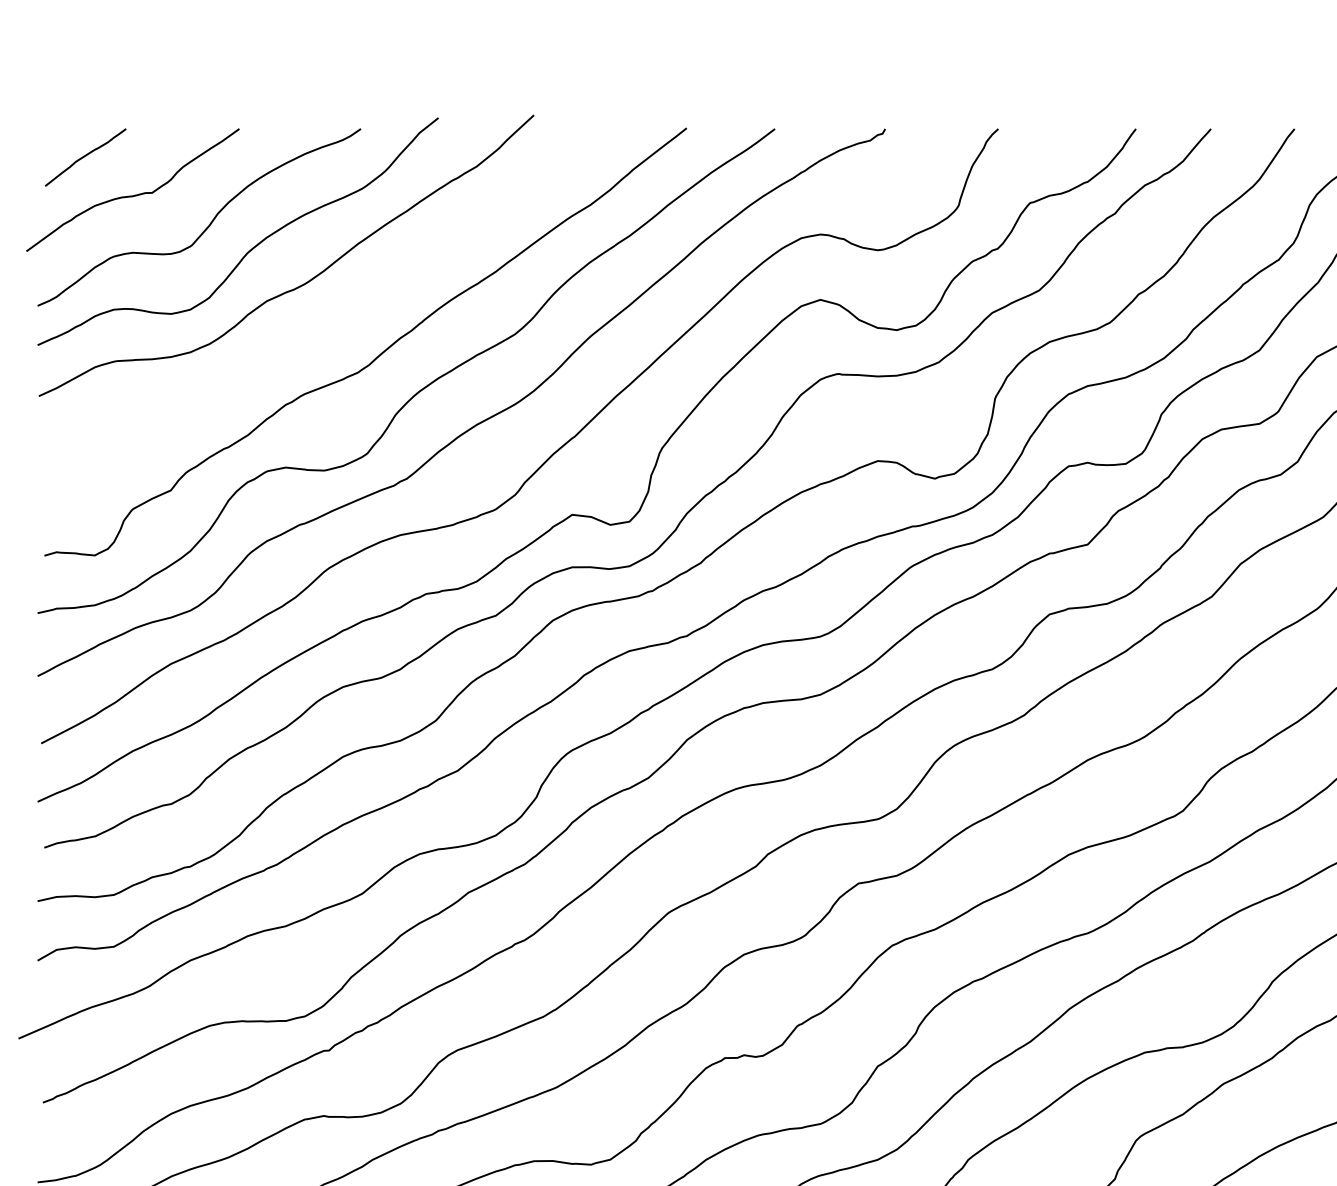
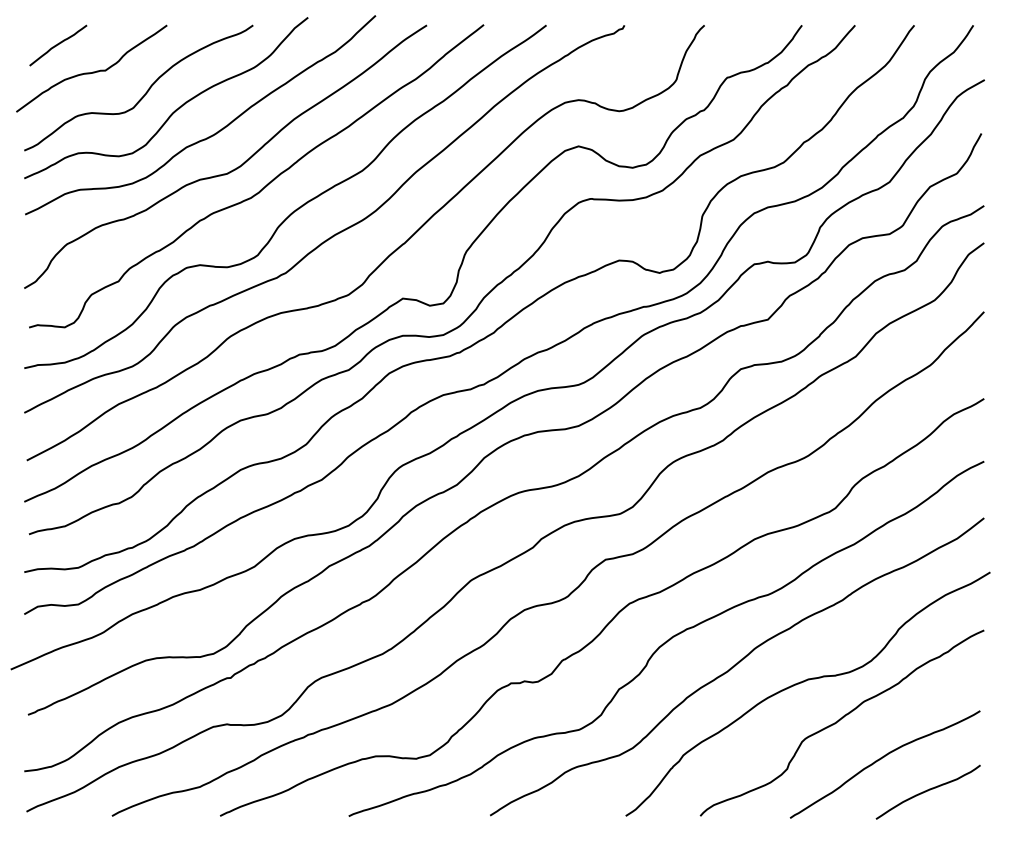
curve: (331, 332) -> (232, 169), added

